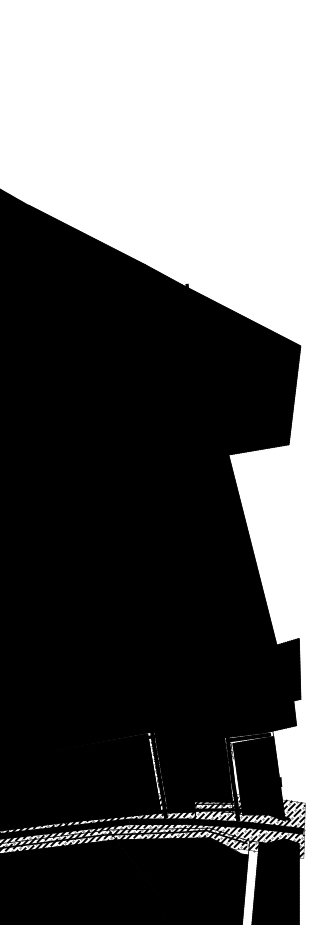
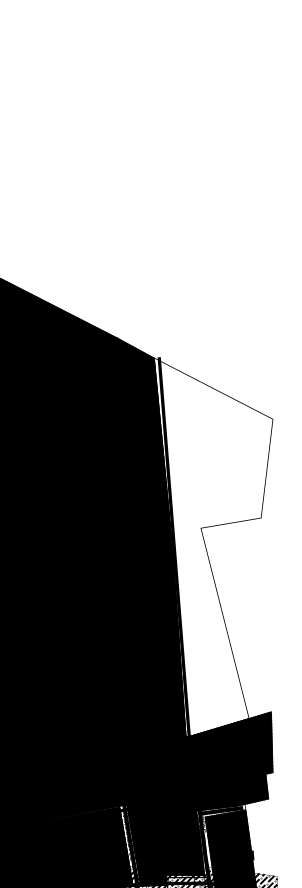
hatch: (241, 473) -> (213, 546), removed

